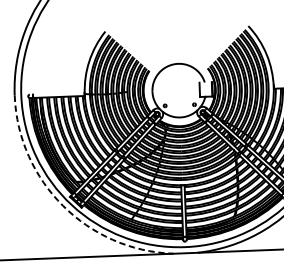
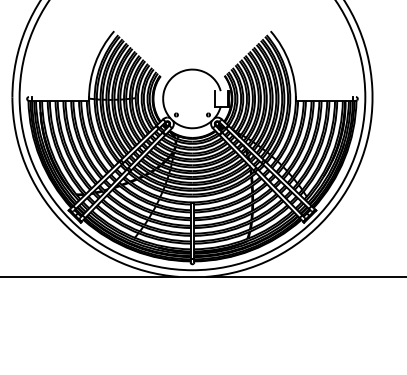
arc: (62, 205) -> (60, 219), dashed -> solid

